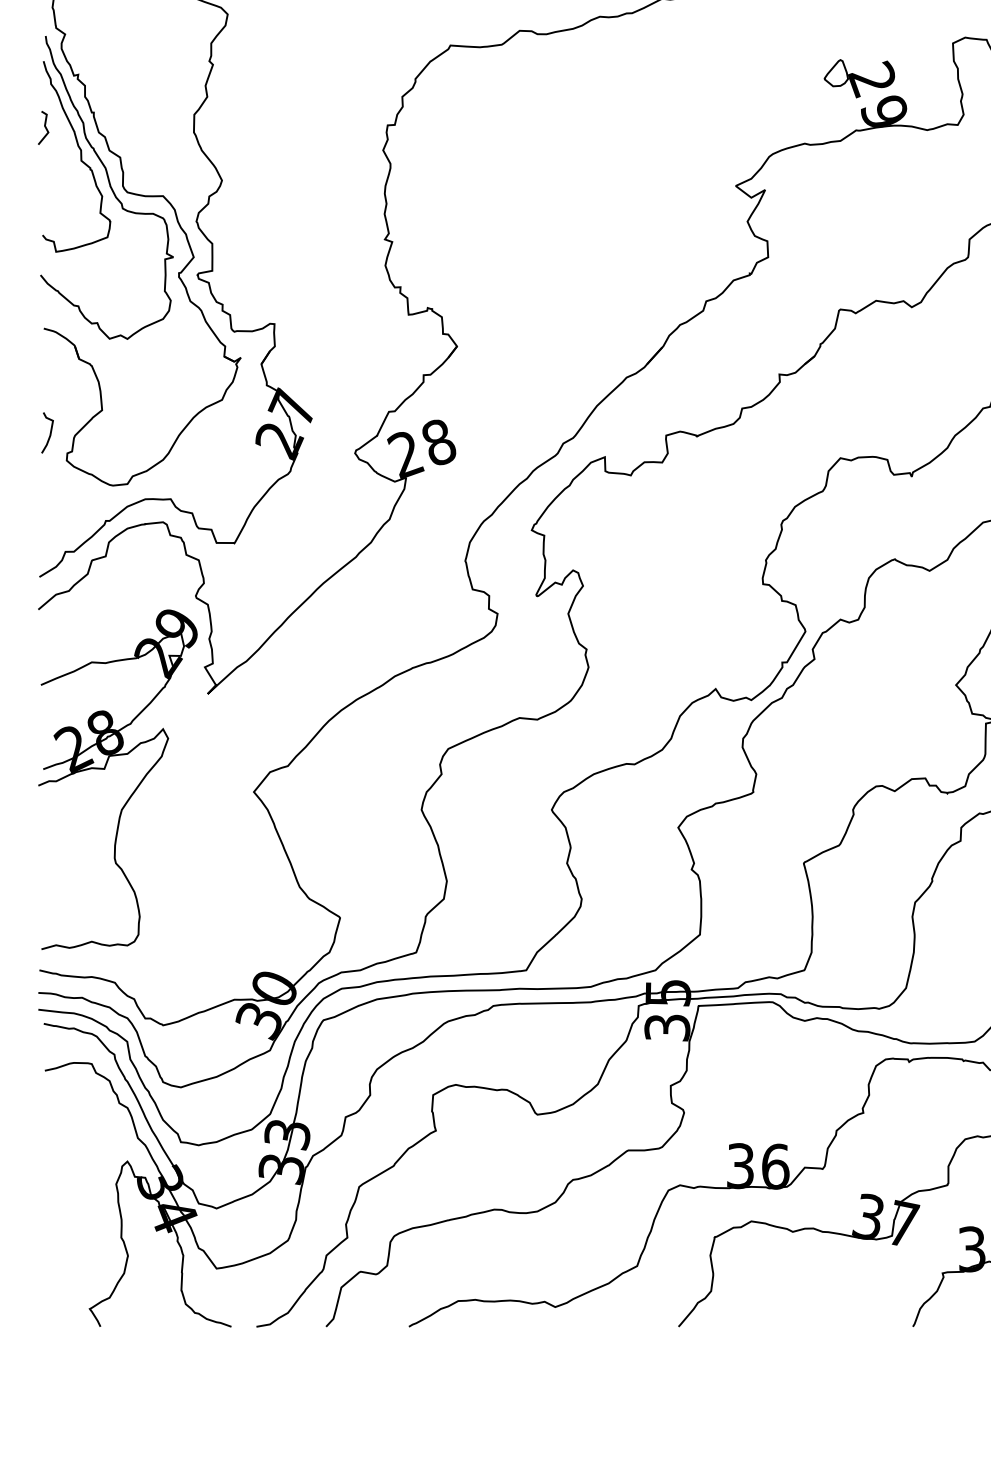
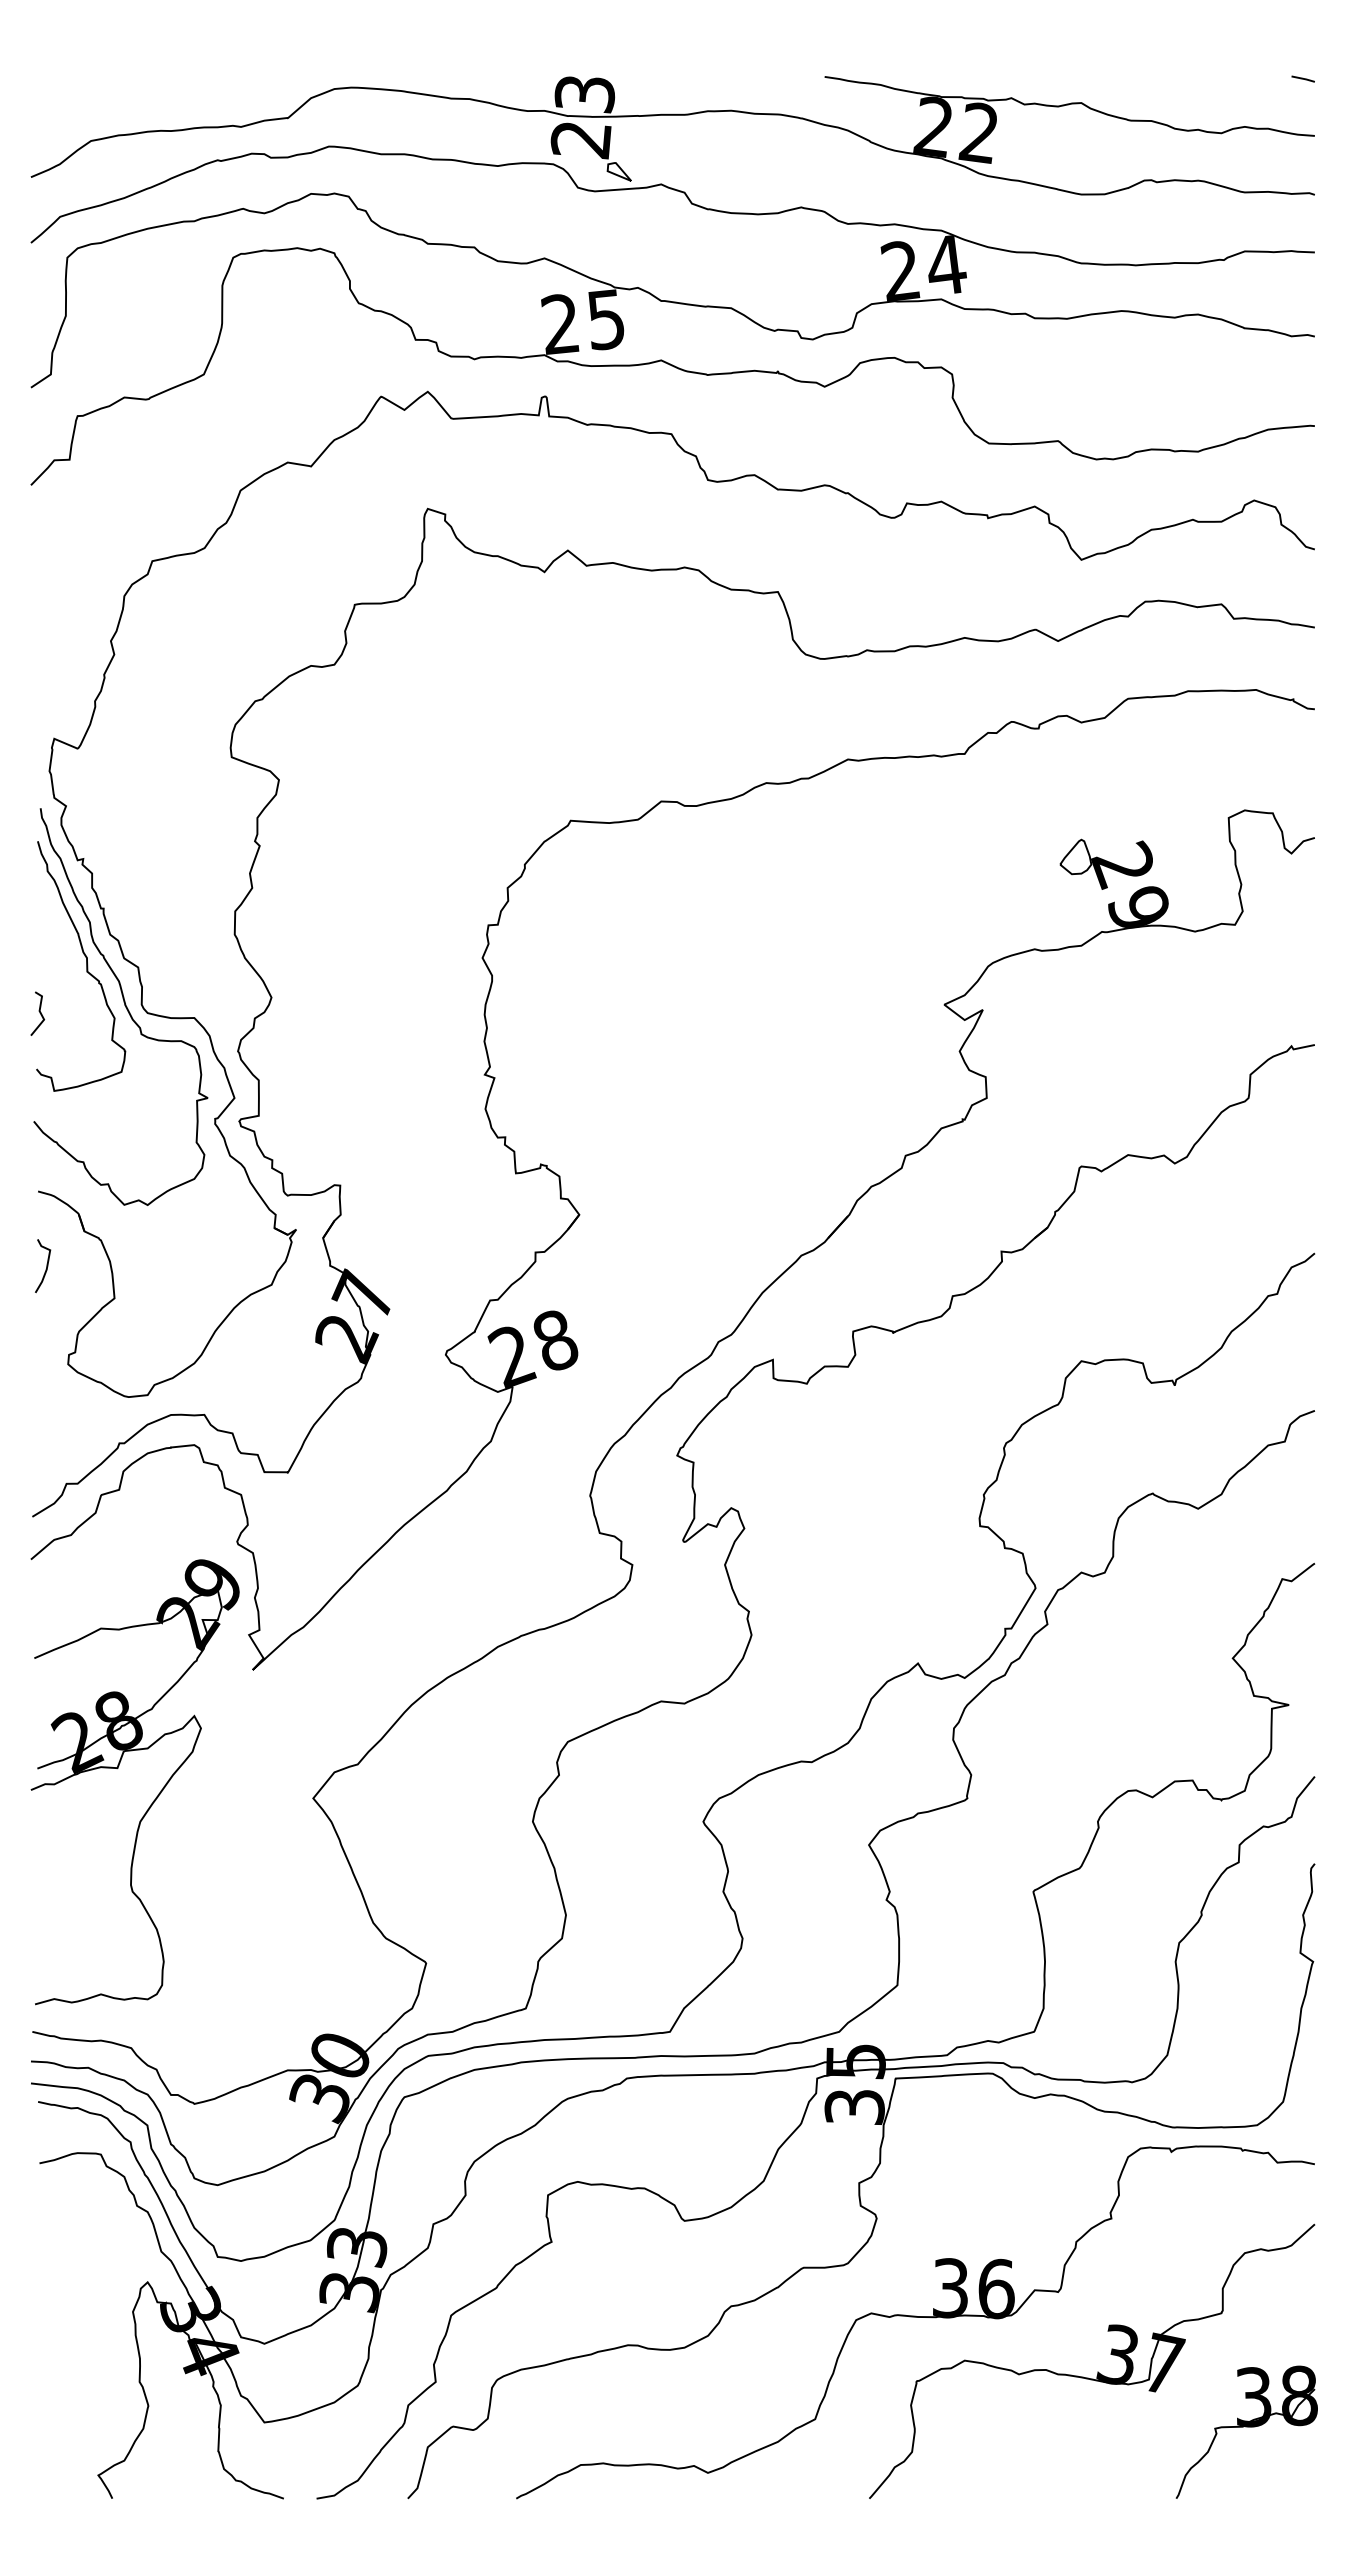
line: (44, 127) -> (39, 1013), moved
curve: (50, 433) -> (46, 1266), moved

